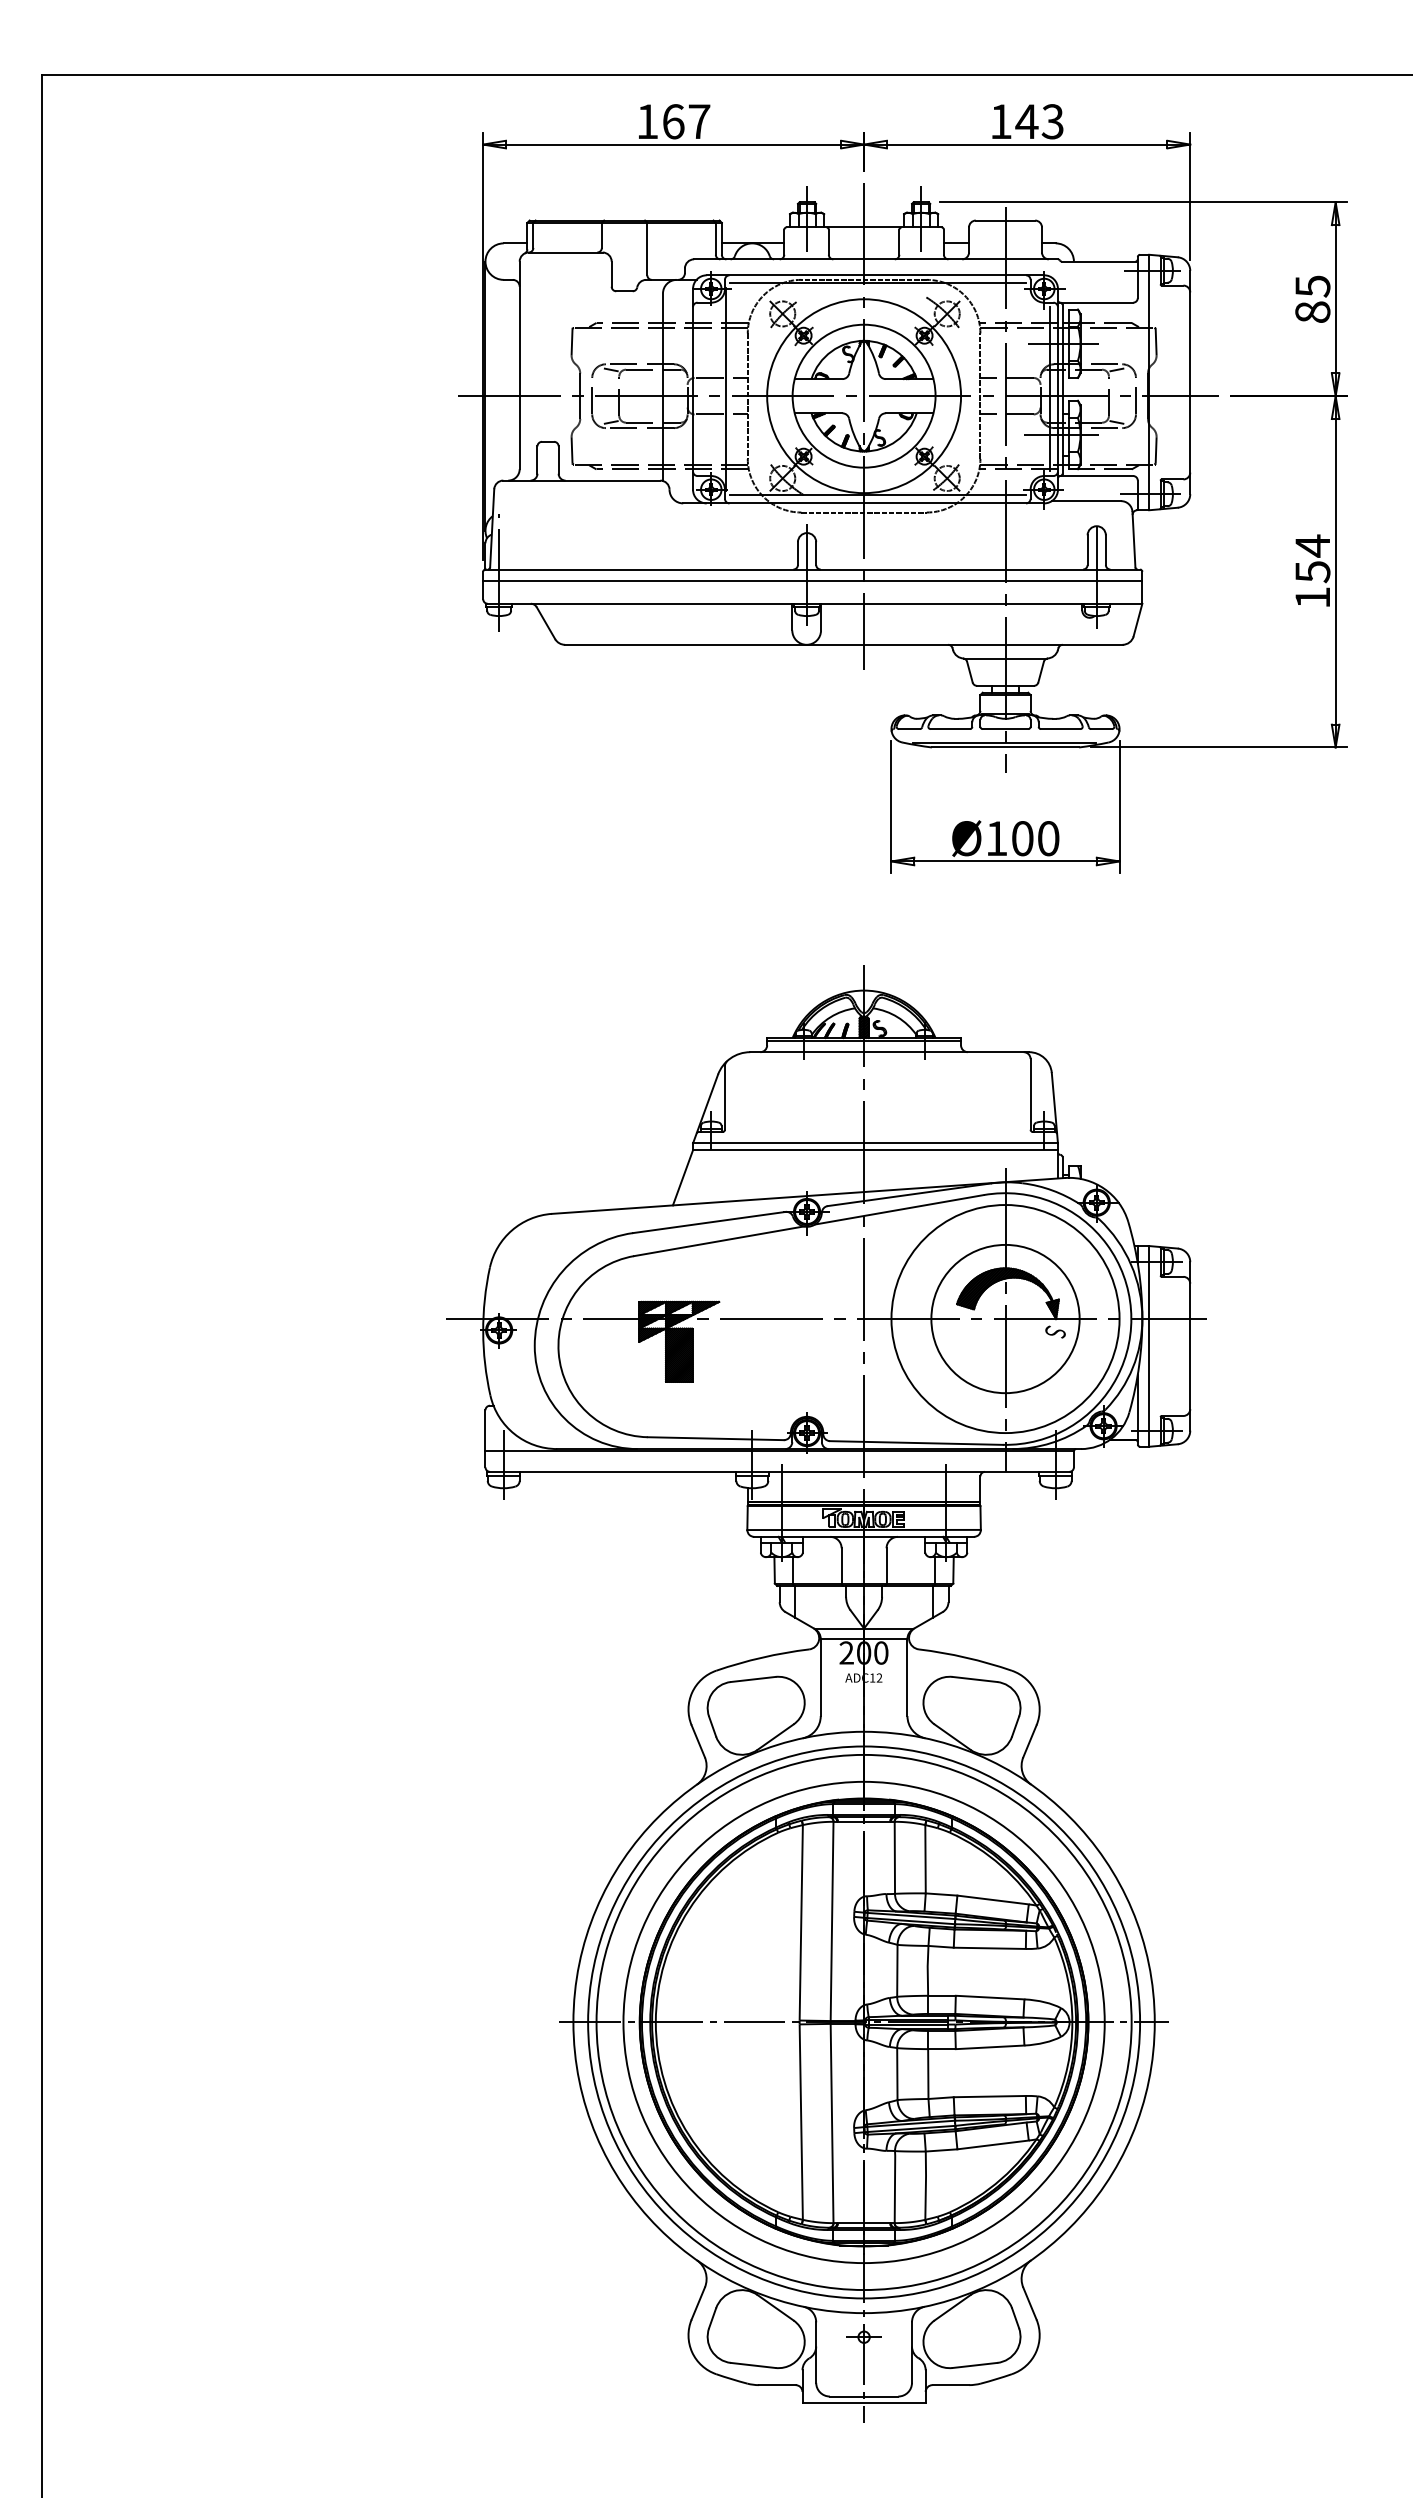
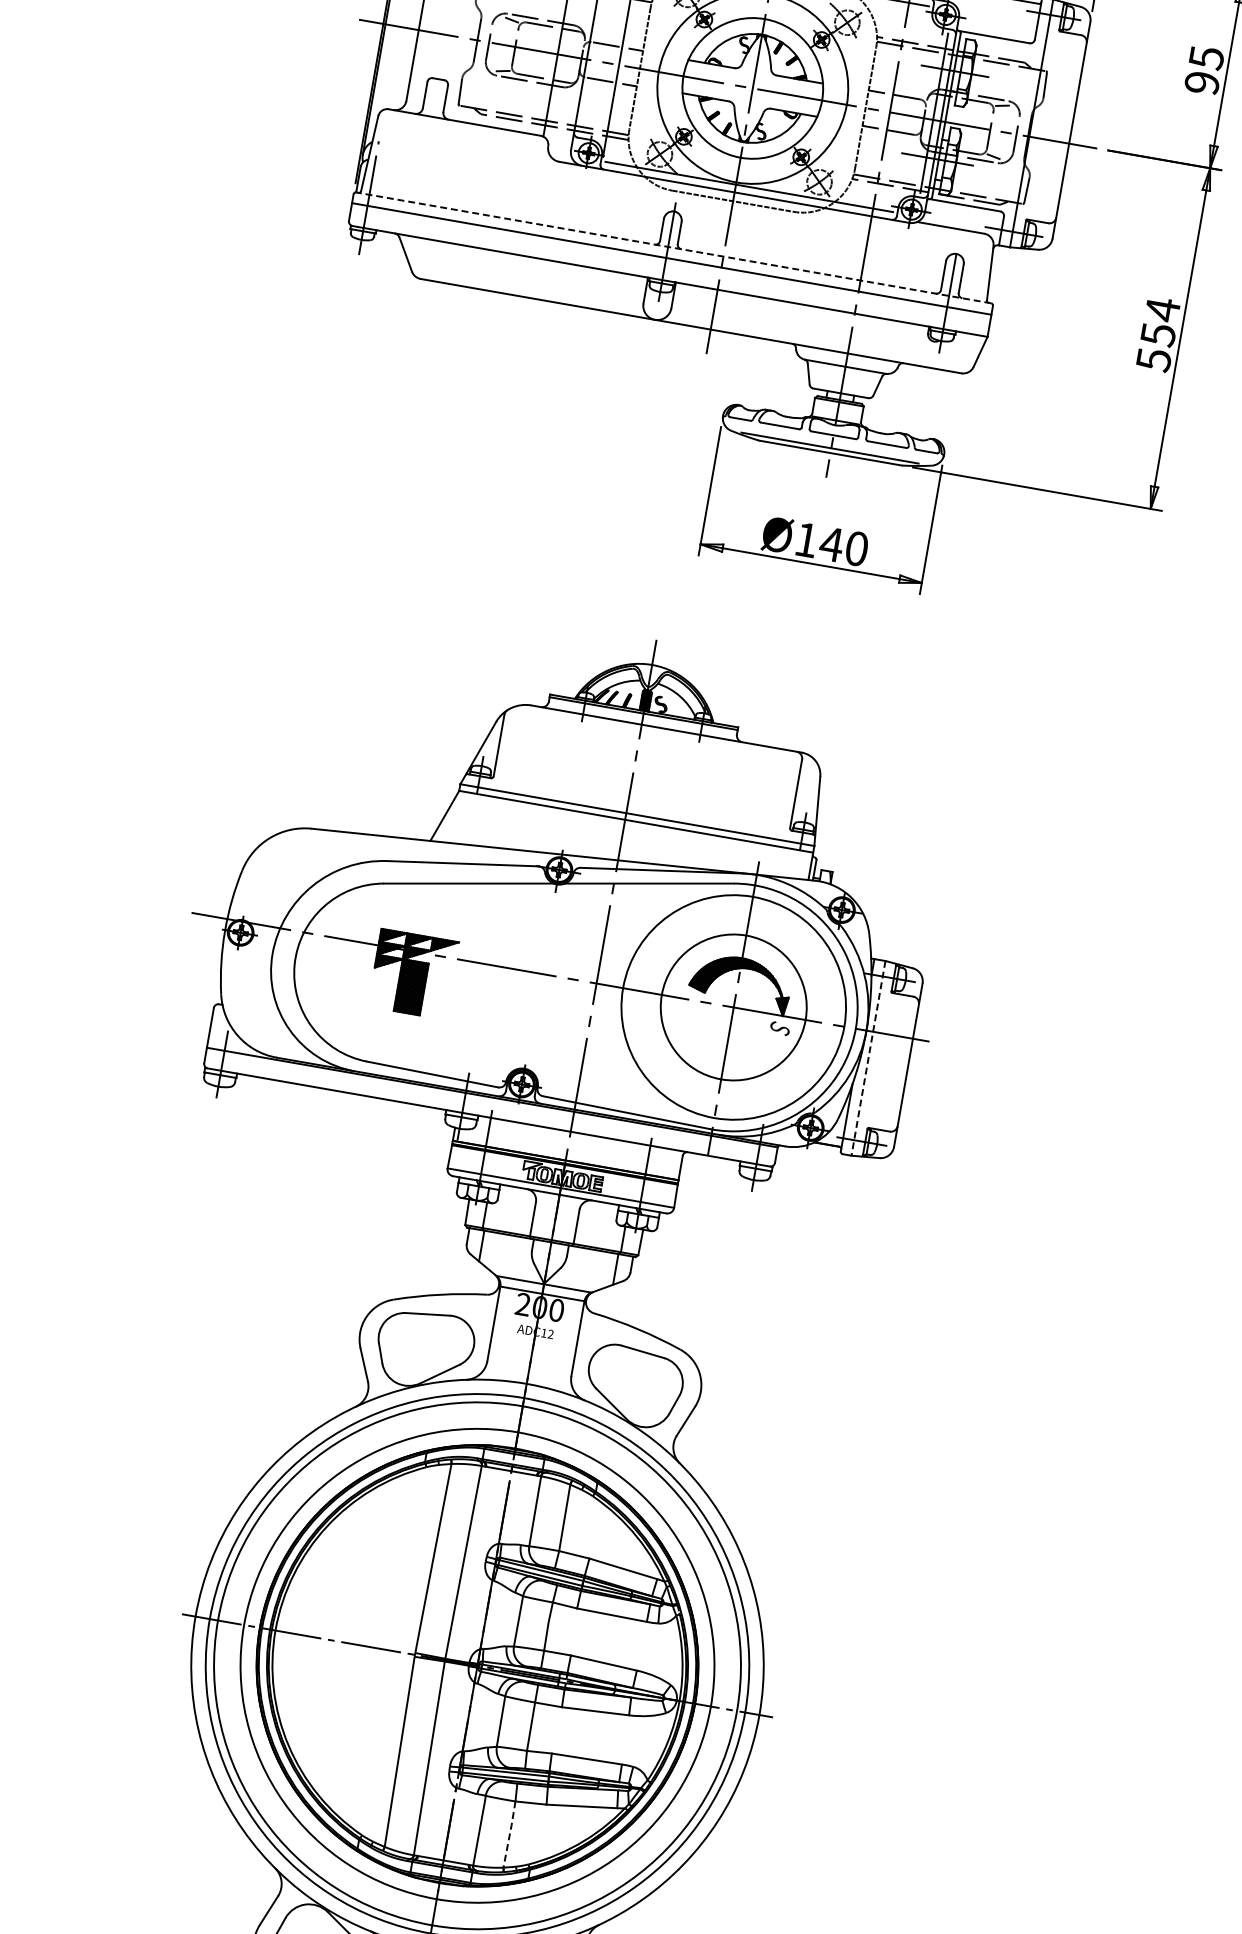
text: (1312, 312) -> (1201, 83), 85 -> 95
line: (812, 569) -> (673, 247), solid -> dashed
text: (1312, 598) -> (1153, 360), 154 -> 554
text: (1022, 838) -> (831, 544), Ø100 -> Ø140
line: (1149, 1346) -> (868, 1058), solid -> dashed
line: (925, 2185) -> (509, 1834), solid -> dashed

